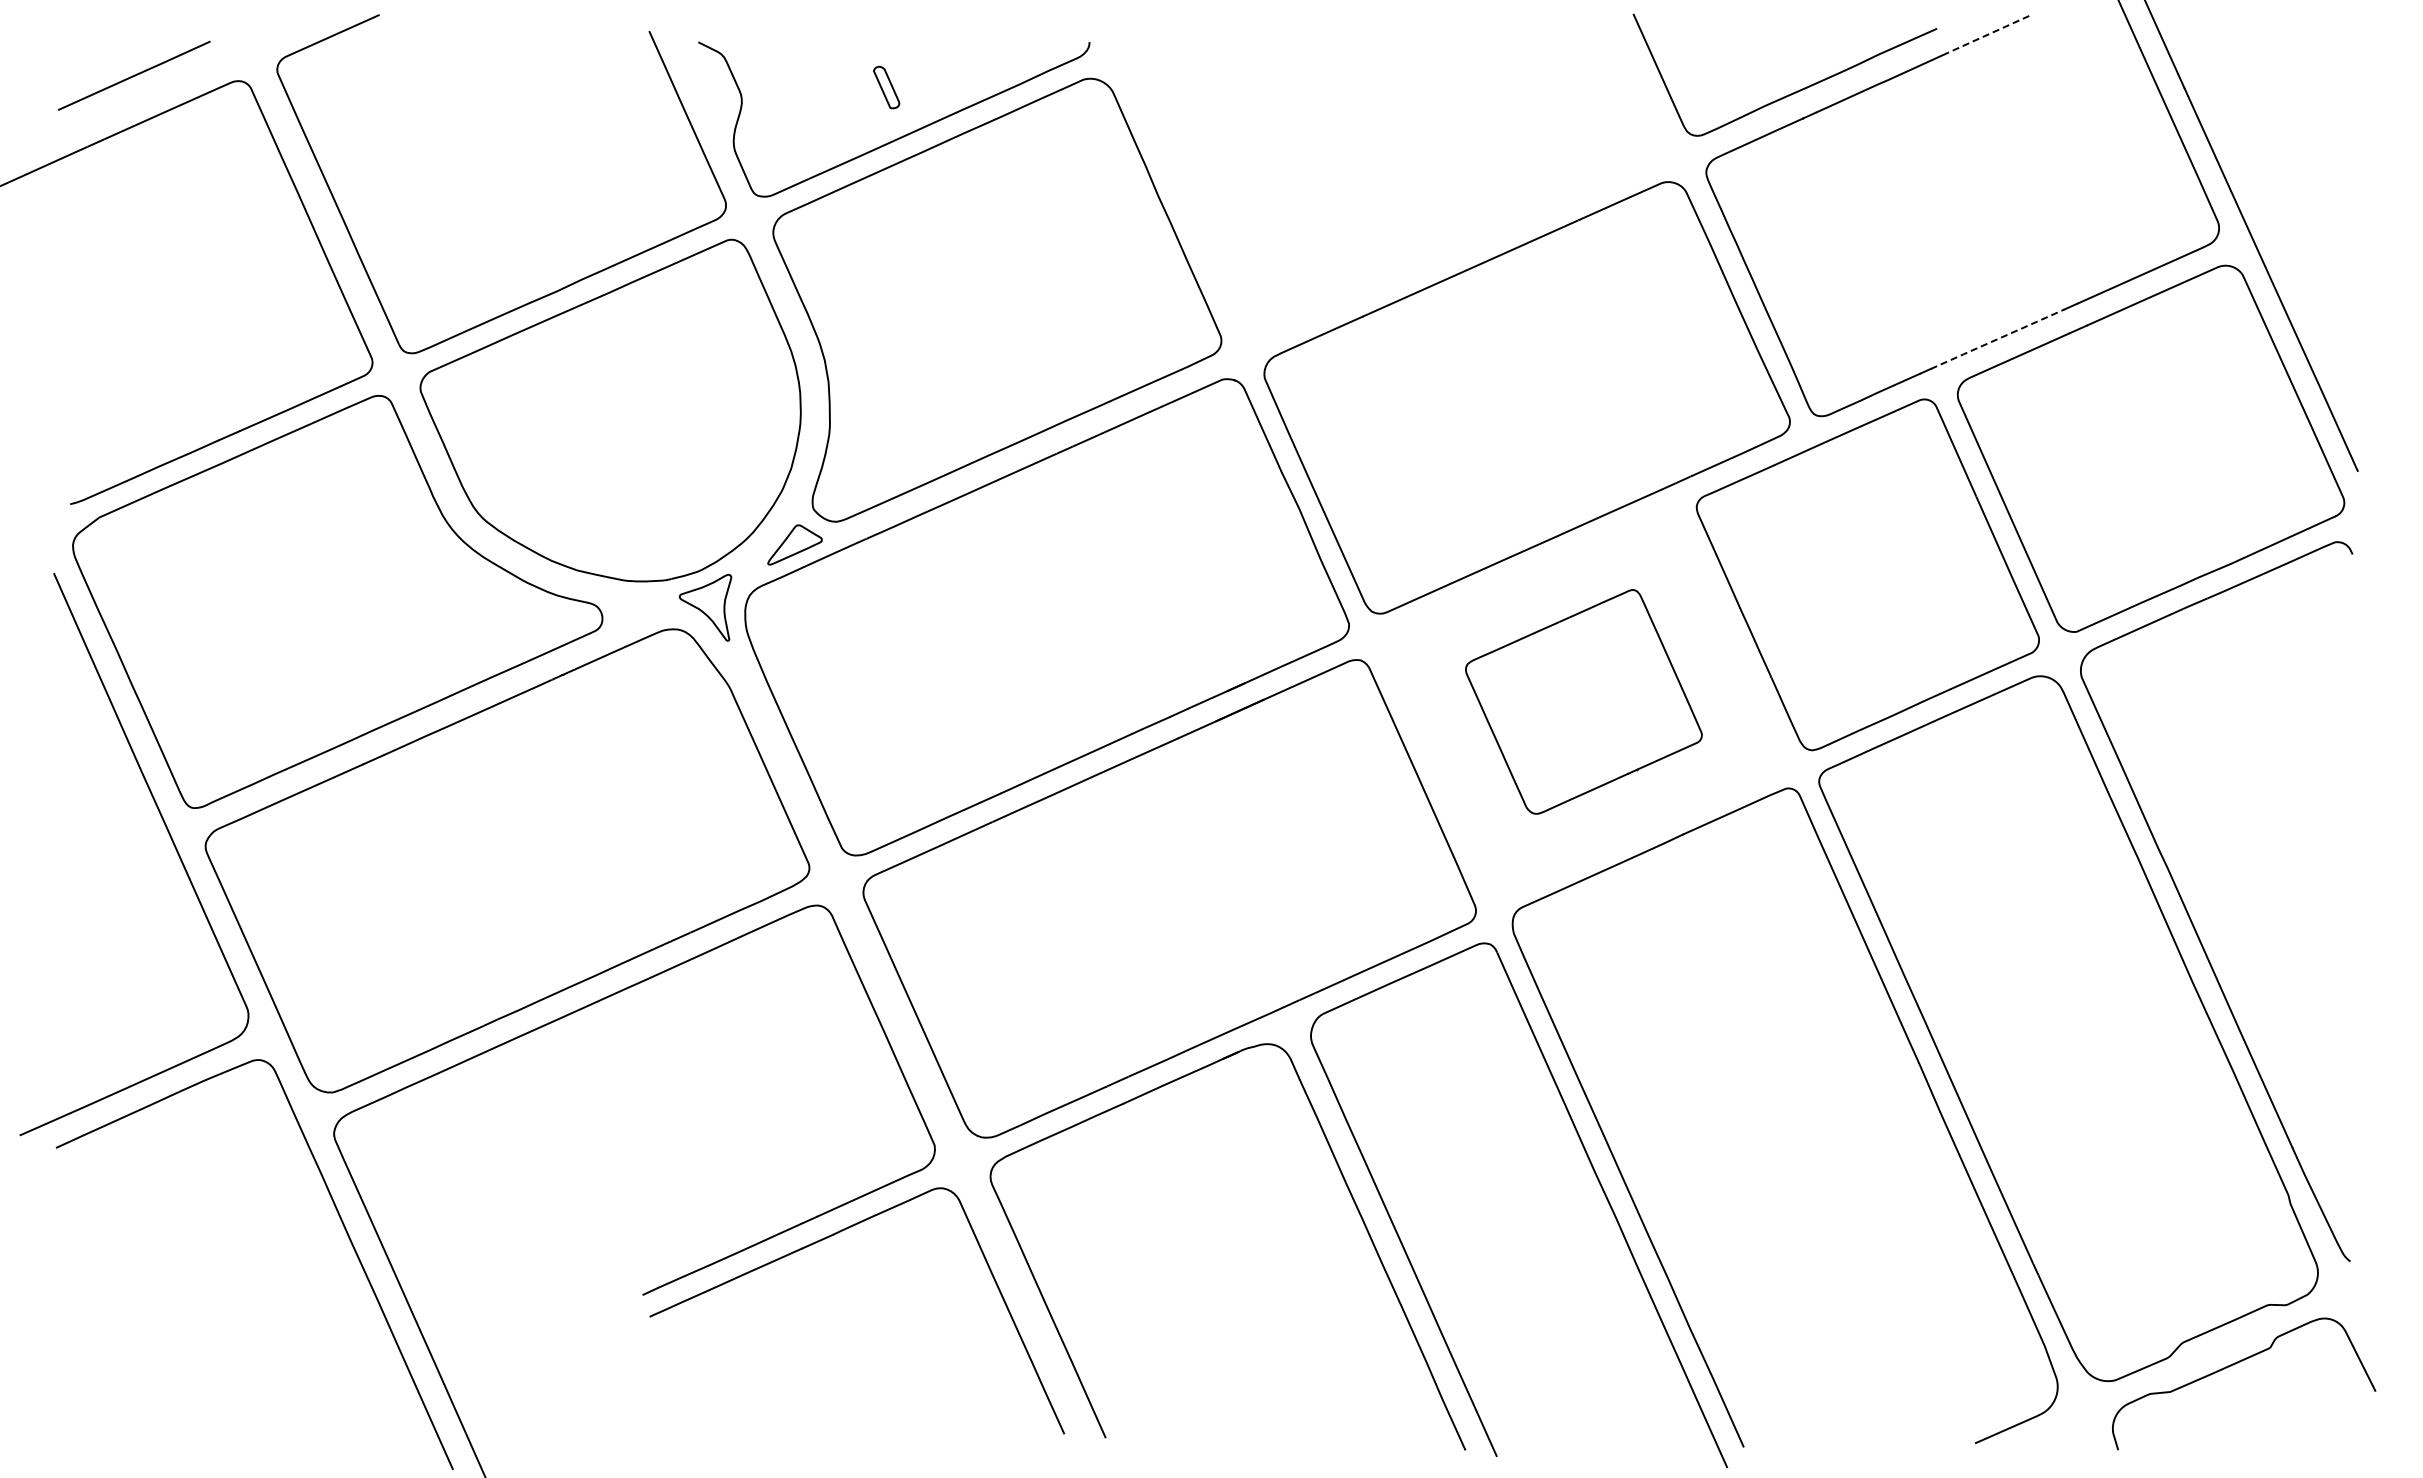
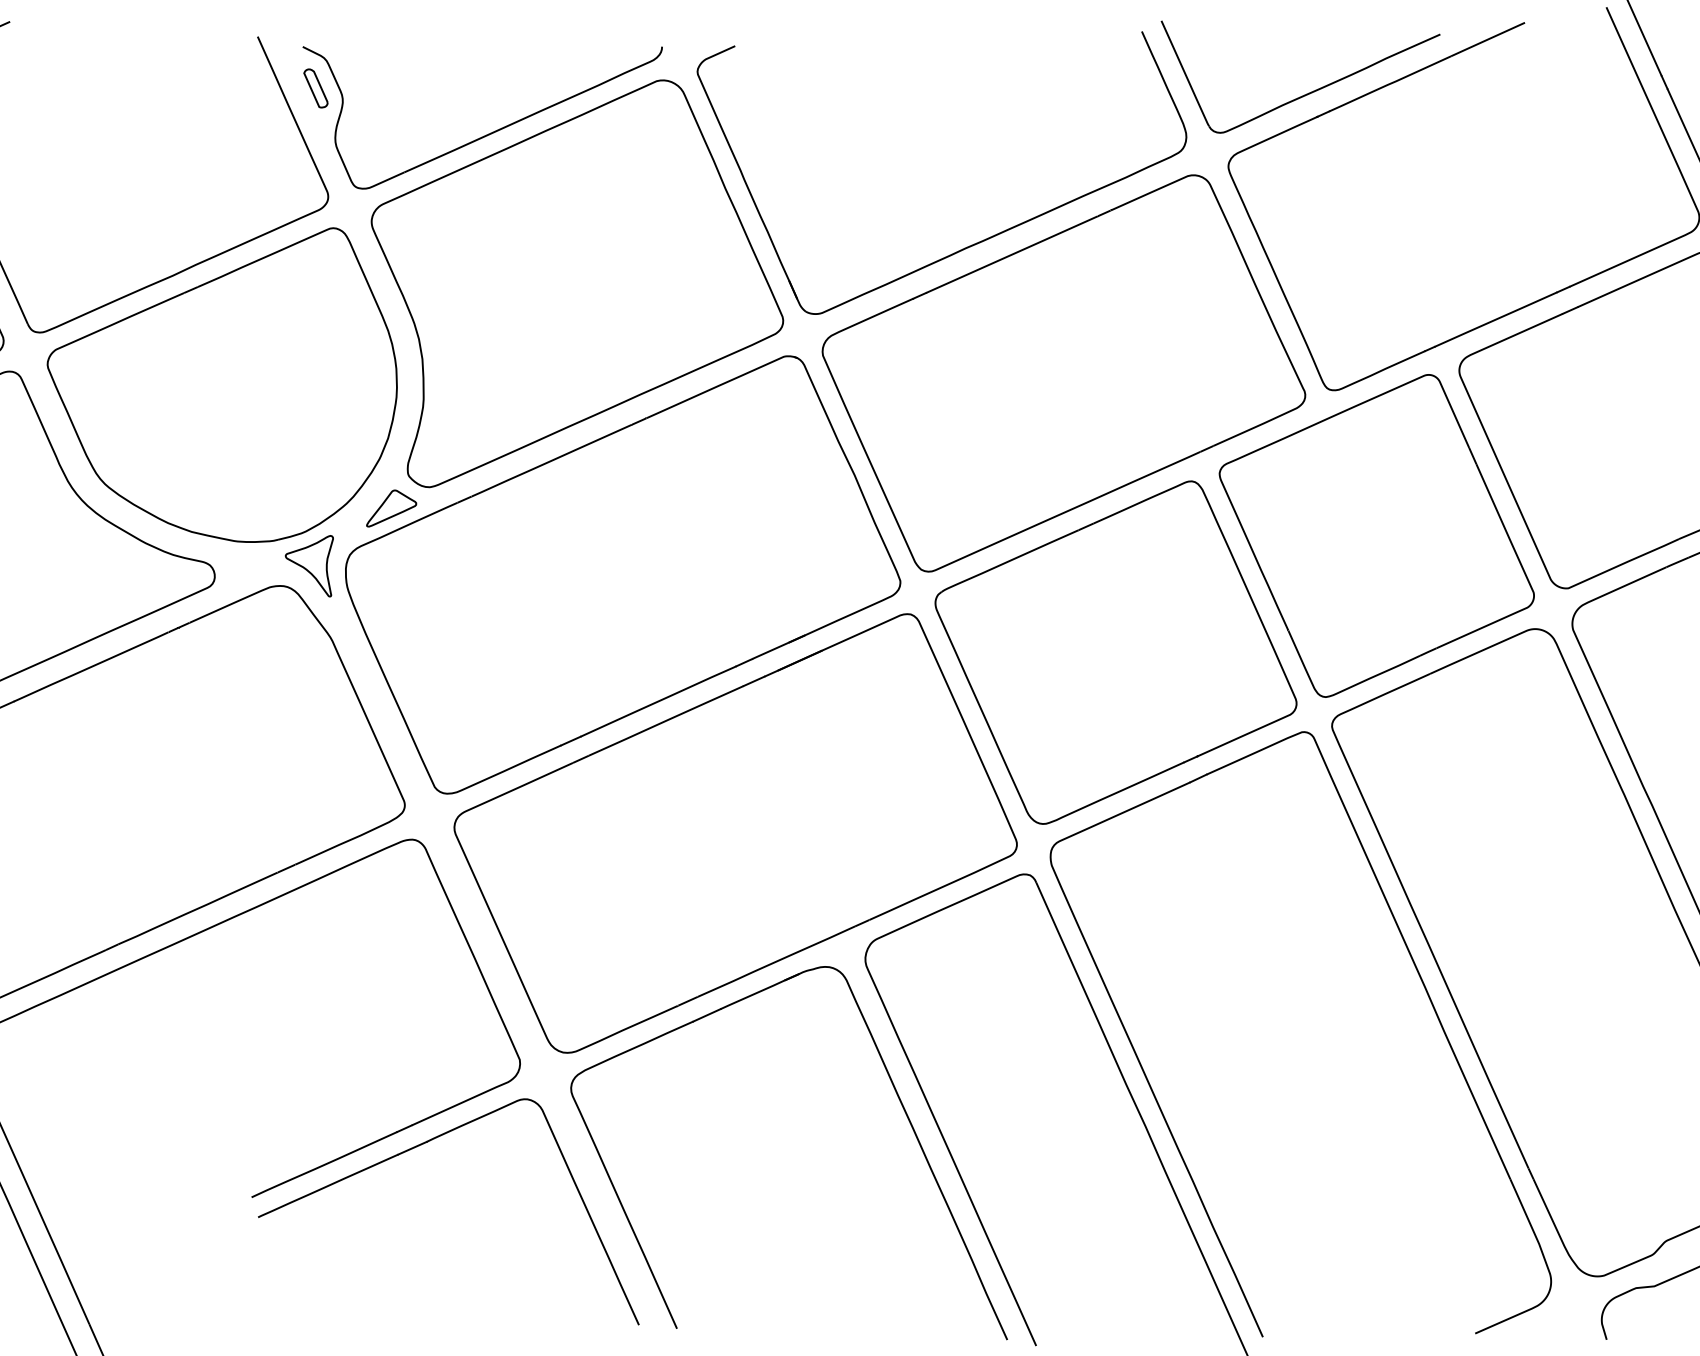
line: (1987, 34) -> (1486, 39), dashed -> solid
part: (886, 87) -> (315, 88), moved
part: (1424, 258) -> (969, 245), added
line: (1998, 338) -> (1496, 318), dashed -> solid
part: (1583, 701) -> (1115, 652), size x1.67

